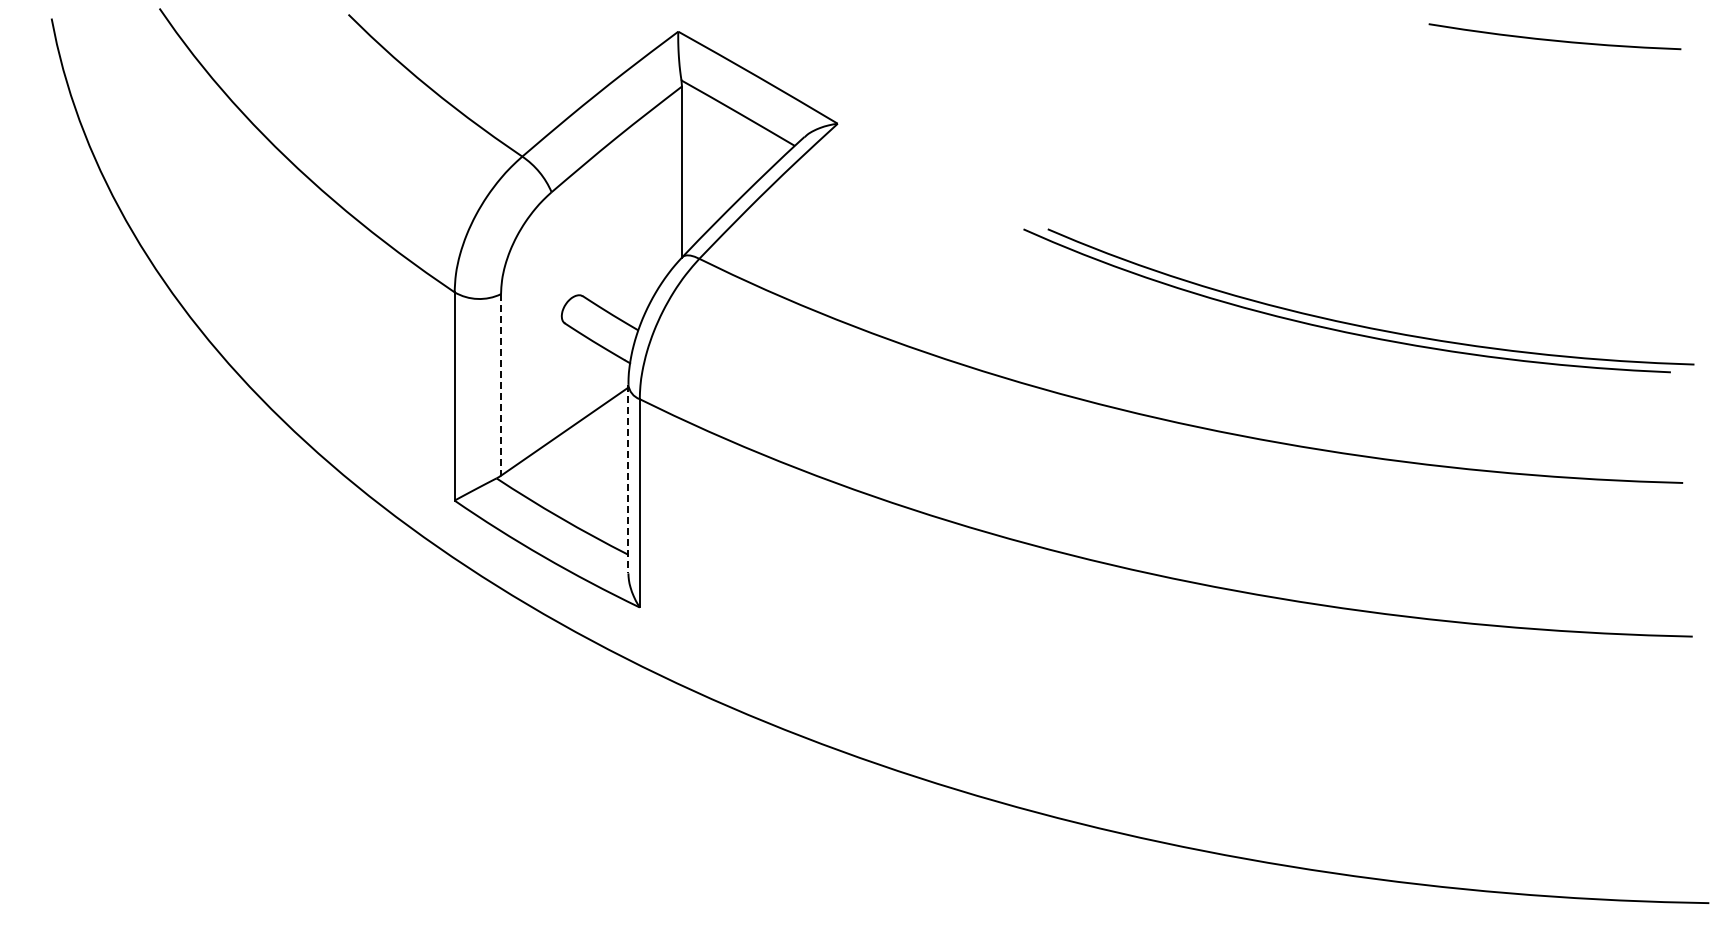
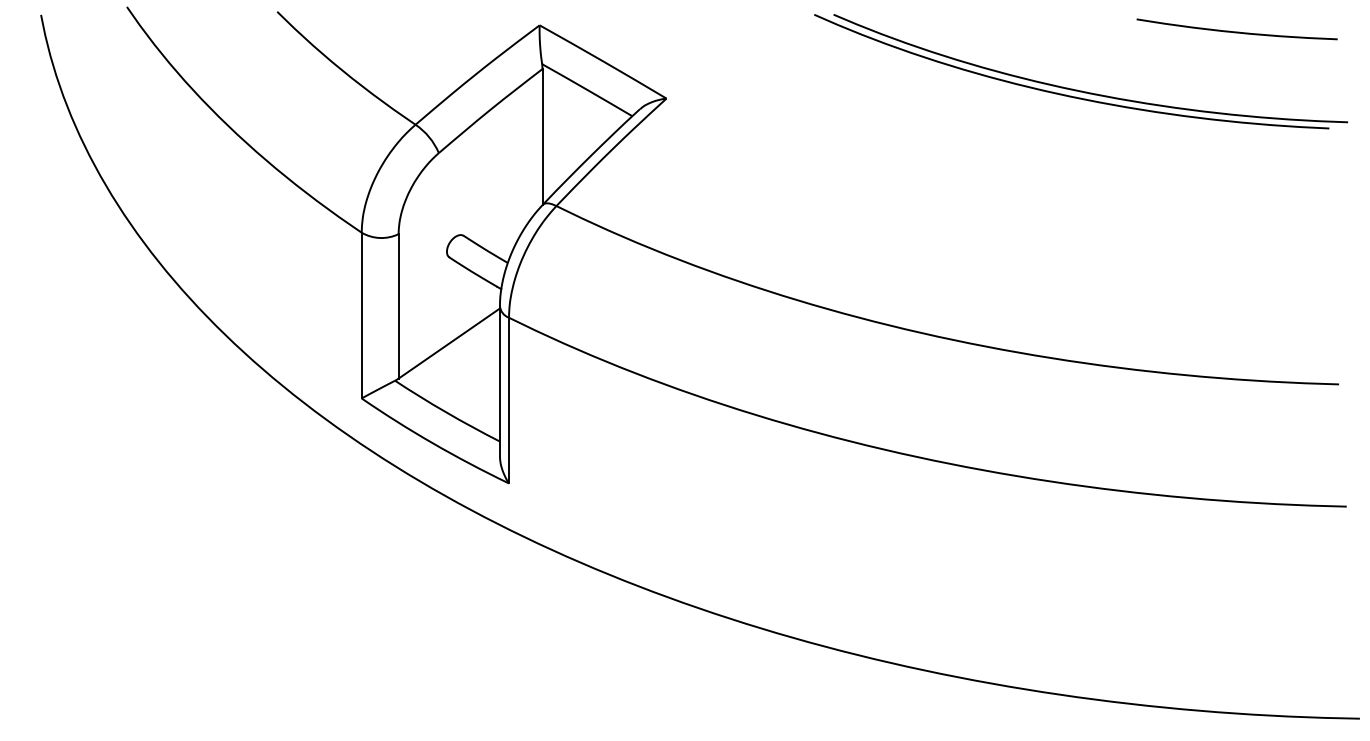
part: (1353, 323) -> (1076, 89), moved
line: (501, 384) -> (398, 306), dashed -> solid
line: (628, 479) -> (500, 381), dashed -> solid

